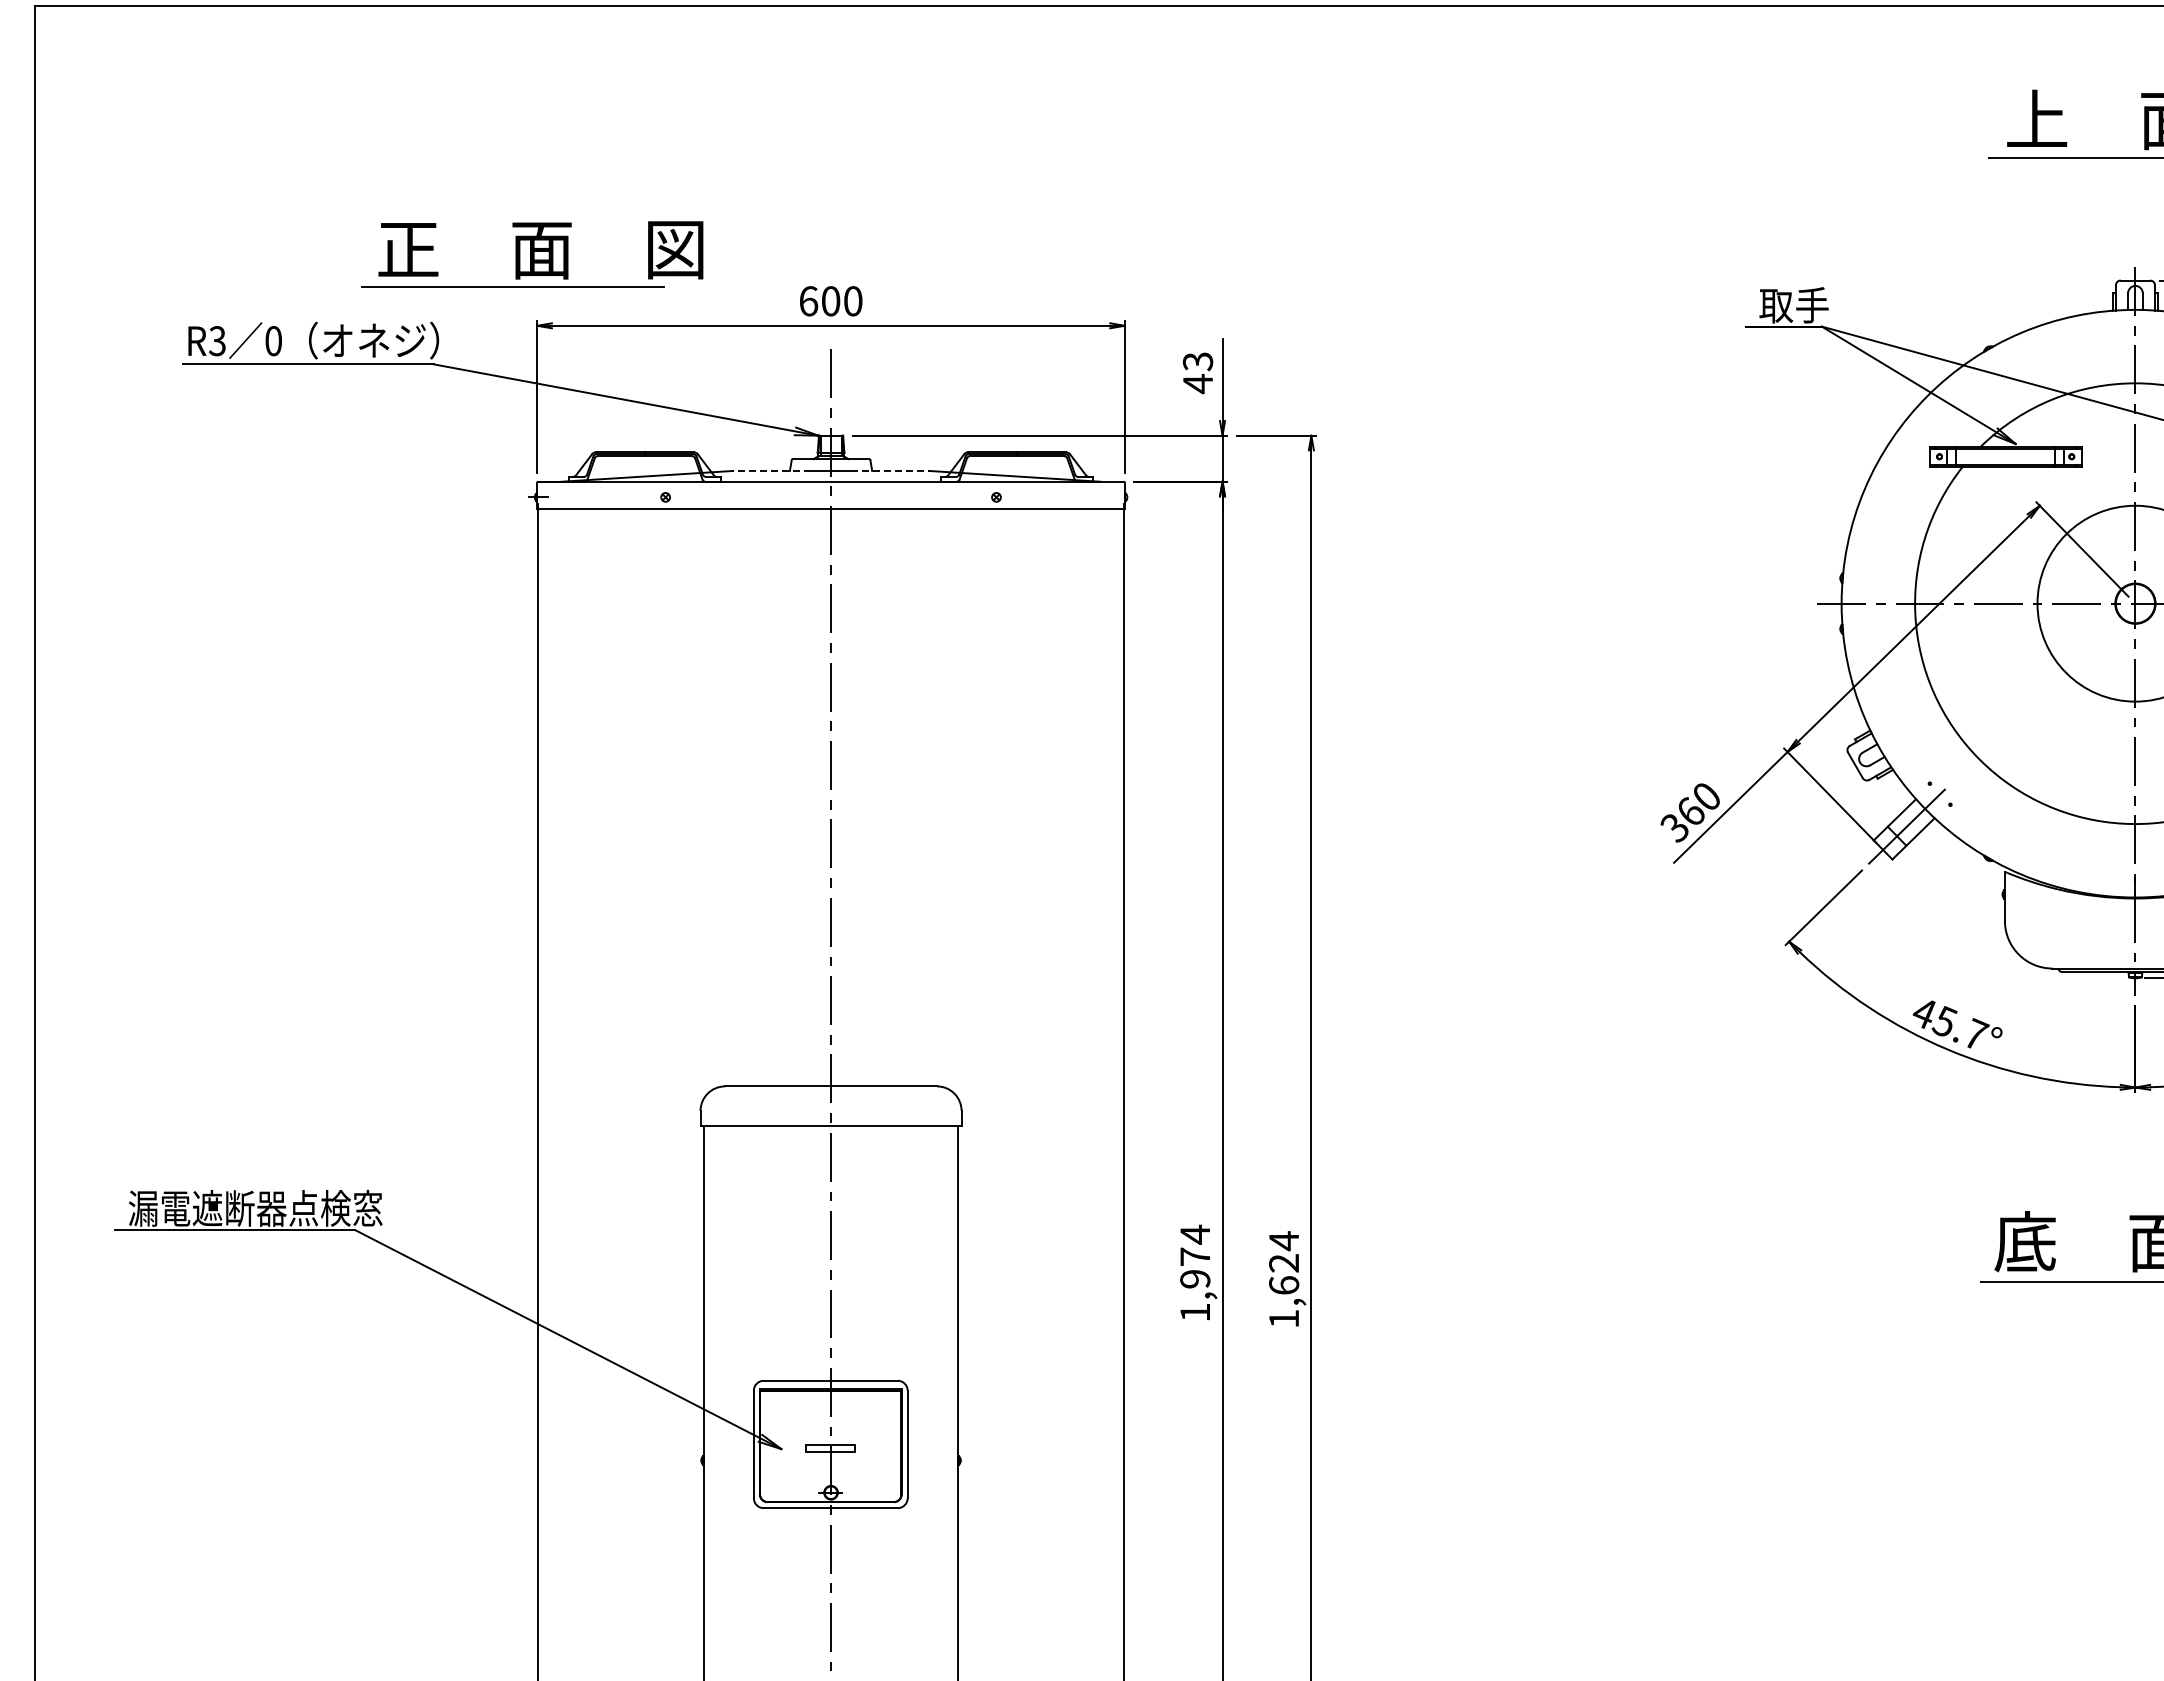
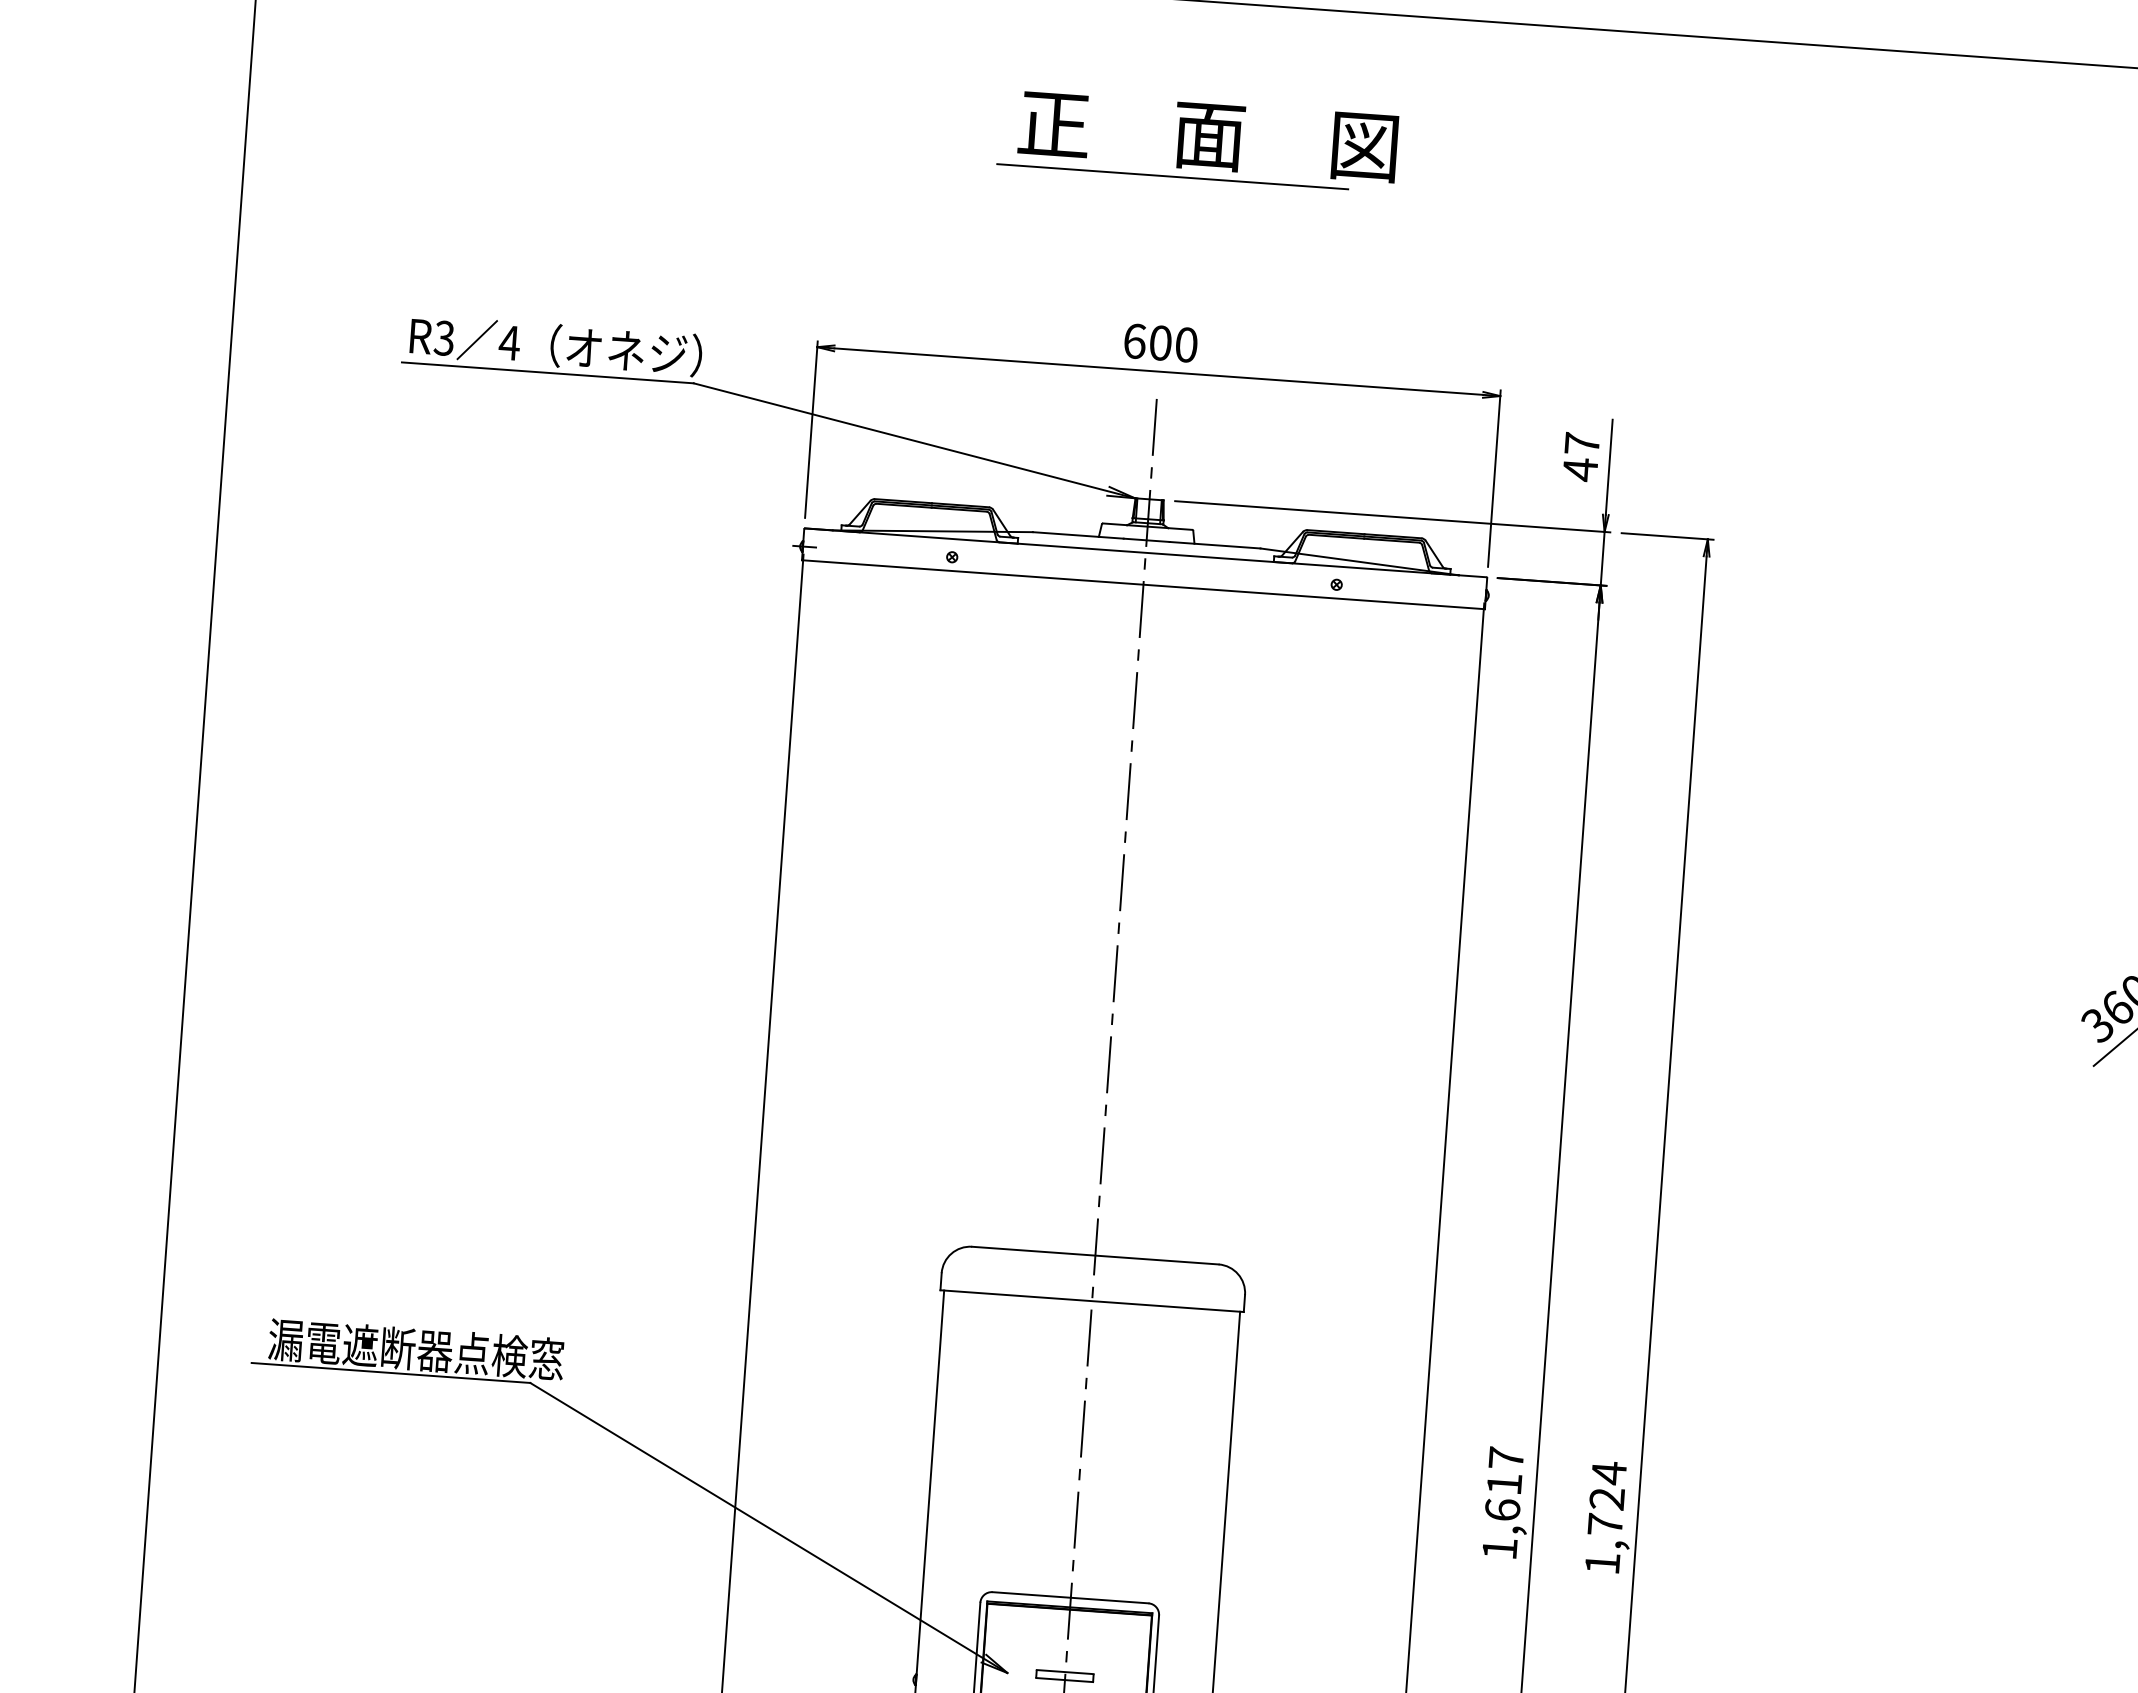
part: (532, 254) -> (1198, 140), moved
text: (273, 341) -> (509, 343), 0 -> 4
text: (1197, 361) -> (1581, 443), 43 -> 47
line: (771, 470) -> (1077, 534), dashed -> solid
line: (890, 470) -> (1215, 544), dashed -> solid
text: (1195, 1256) -> (1504, 1483), 1,974 -> 1,617
text: (1284, 1285) -> (1605, 1524), 1,624 -> 1,724

